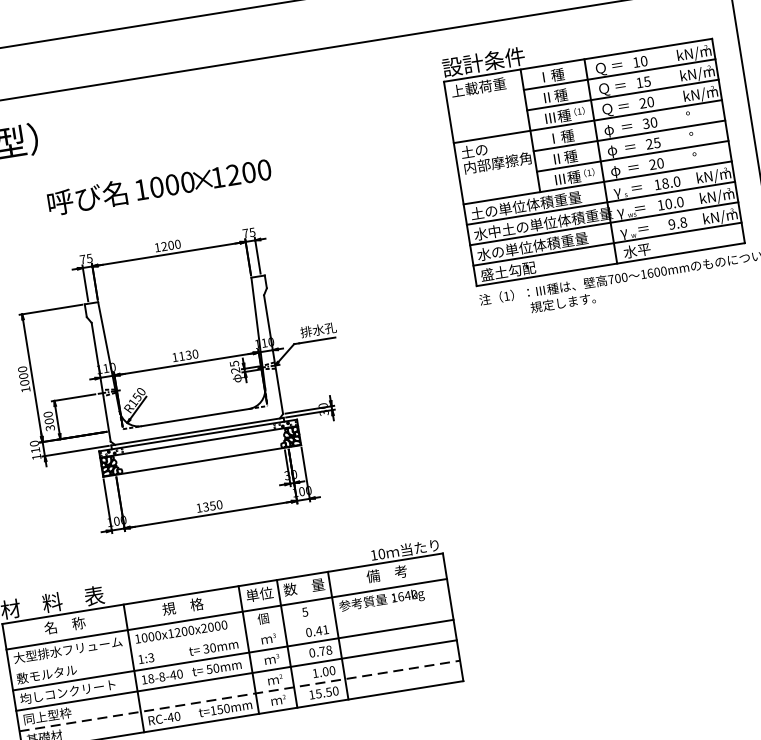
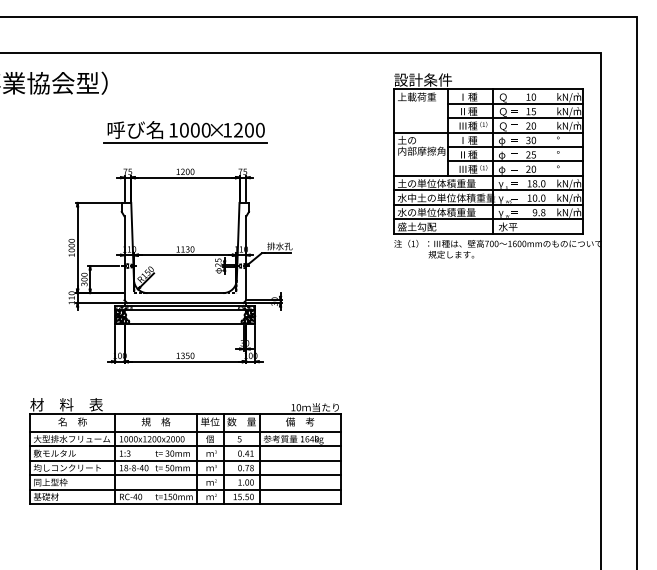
line: (161, 205) -> (185, 143), added
line: (228, 634) -> (184, 446), added
line: (239, 695) -> (185, 489), dashed -> solid

